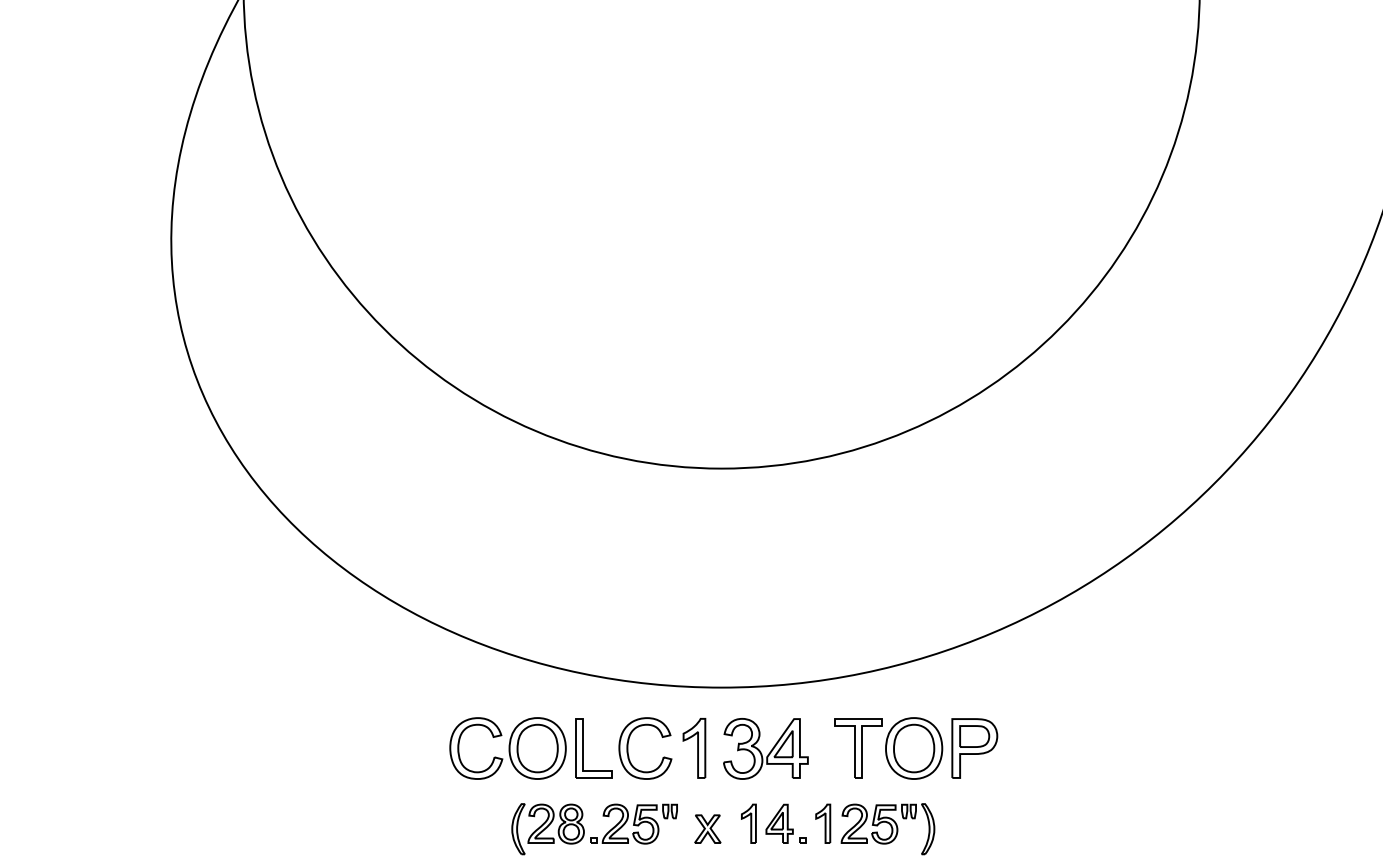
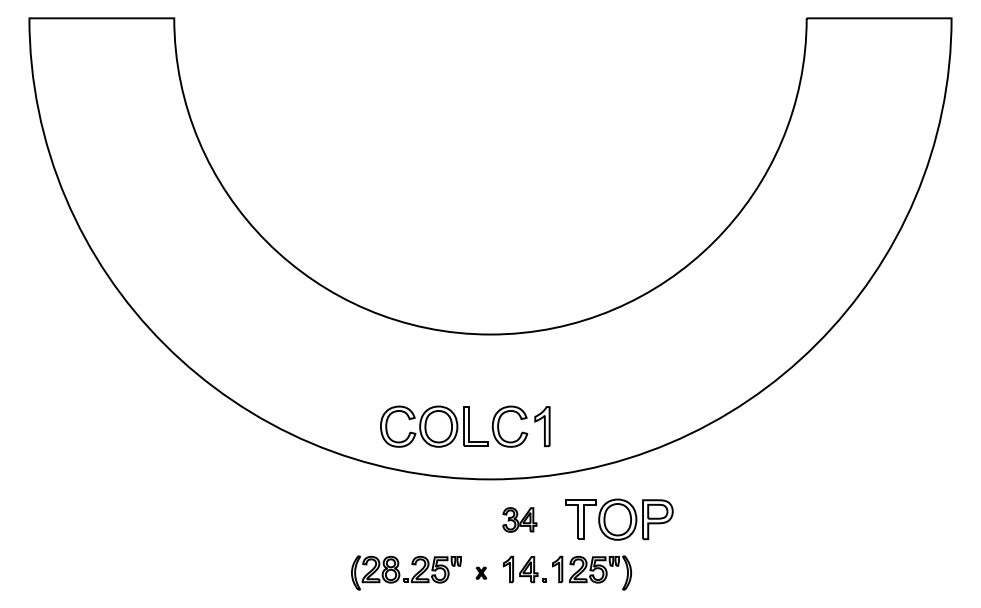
part: (578, 748) -> (465, 426), moved
part: (765, 748) -> (519, 519), size x0.6
part: (708, 829) -> (481, 573), size x0.6

